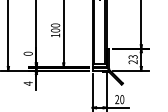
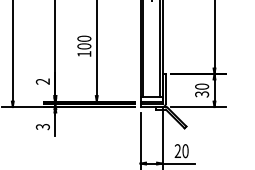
text: (27, 53) -> (41, 81), 0 -> 2
text: (133, 59) -> (202, 90), 23 -> 30
text: (27, 83) -> (41, 126), 4 -> 3

